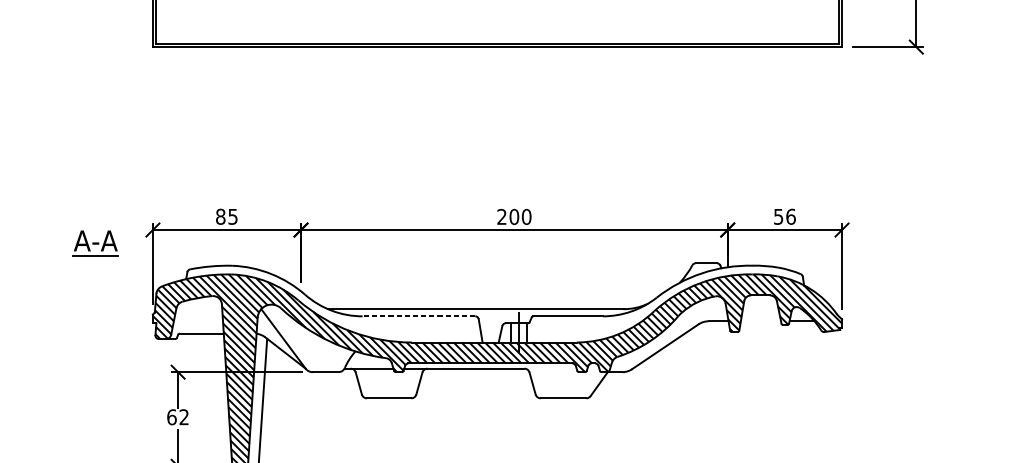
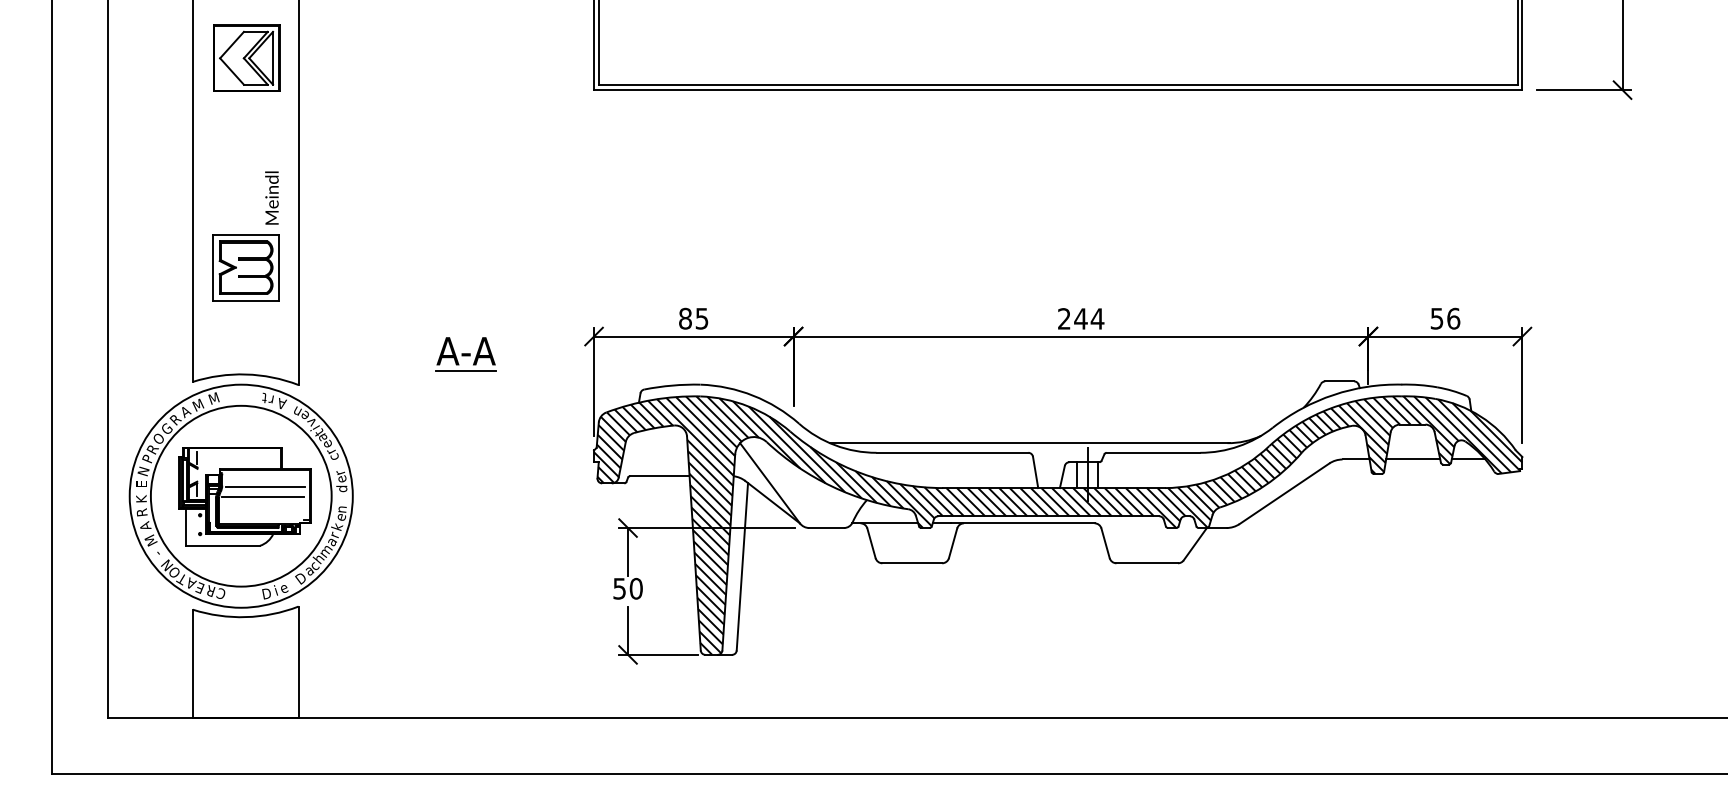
text: (520, 216) -> (1089, 318), 200 -> 244
part: (95, 243) -> (465, 354), moved
line: (418, 316) -> (952, 452), dashed -> solid
line: (761, 321) -> (1413, 459), added
text: (177, 417) -> (627, 588), 62 -> 50

